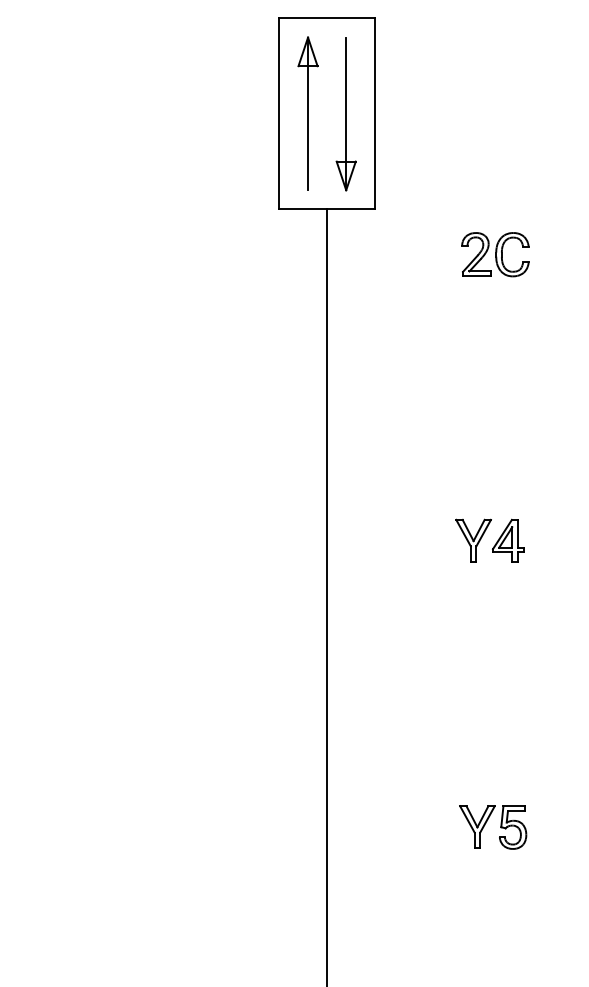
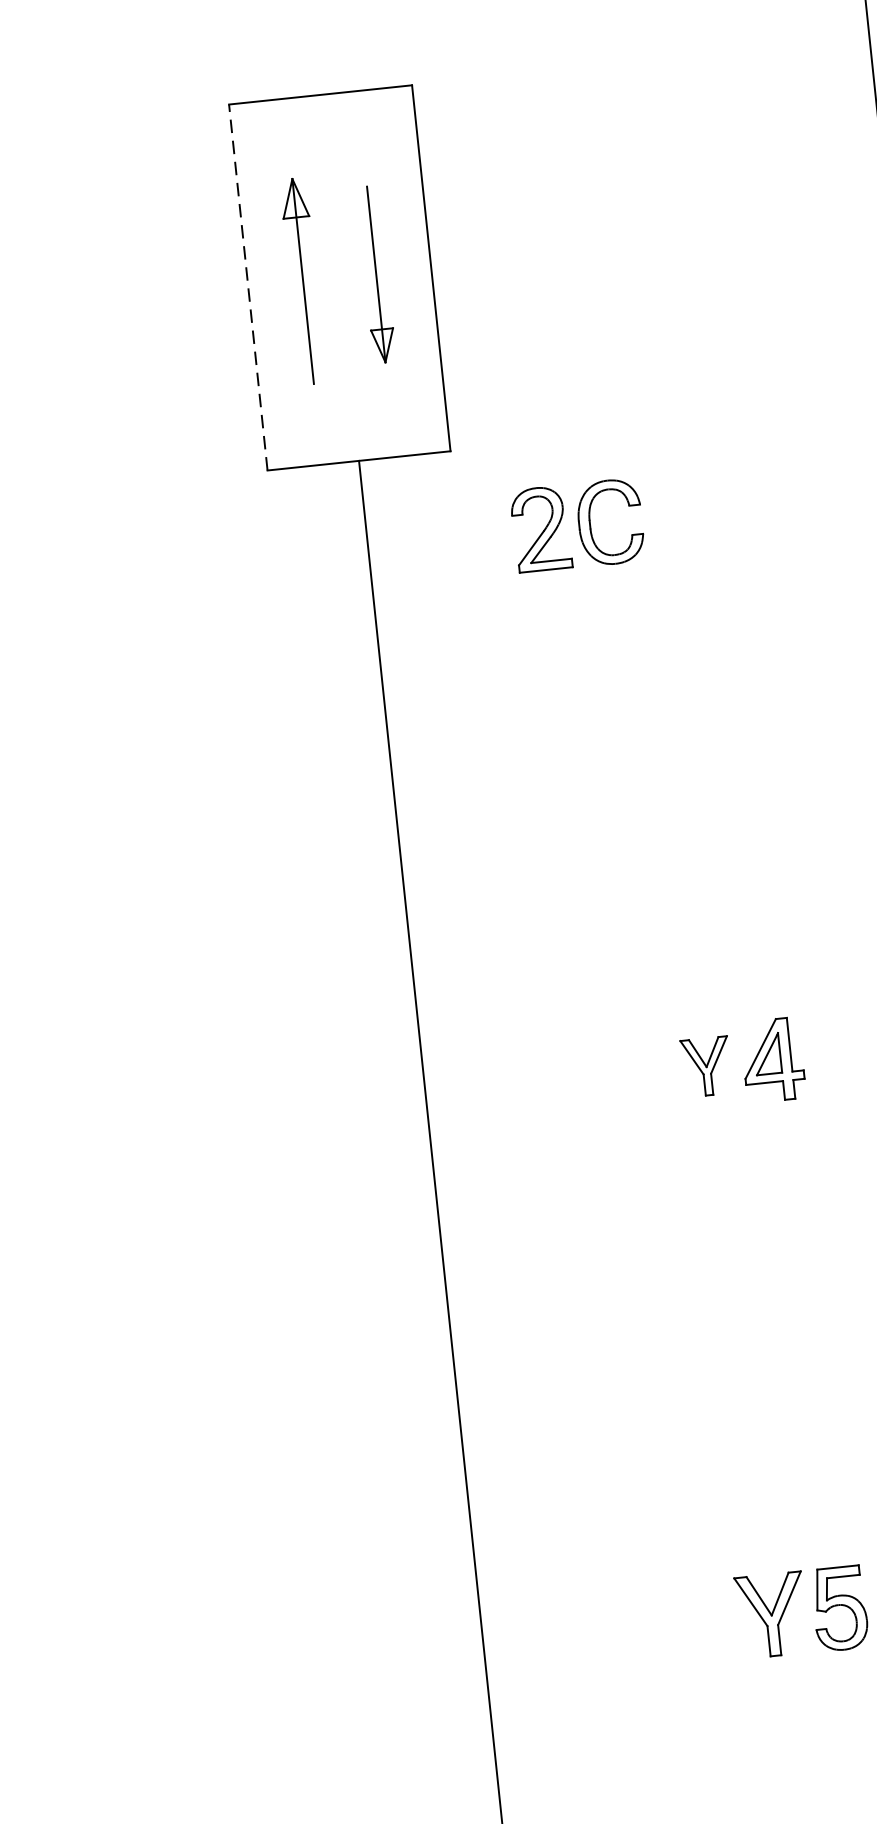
line: (279, 113) -> (248, 286), solid -> dashed
part: (307, 113) -> (302, 281), size x0.7
part: (345, 114) -> (375, 275), size x0.6
part: (495, 254) -> (577, 525), moved
part: (473, 540) -> (706, 1066), size x0.7

